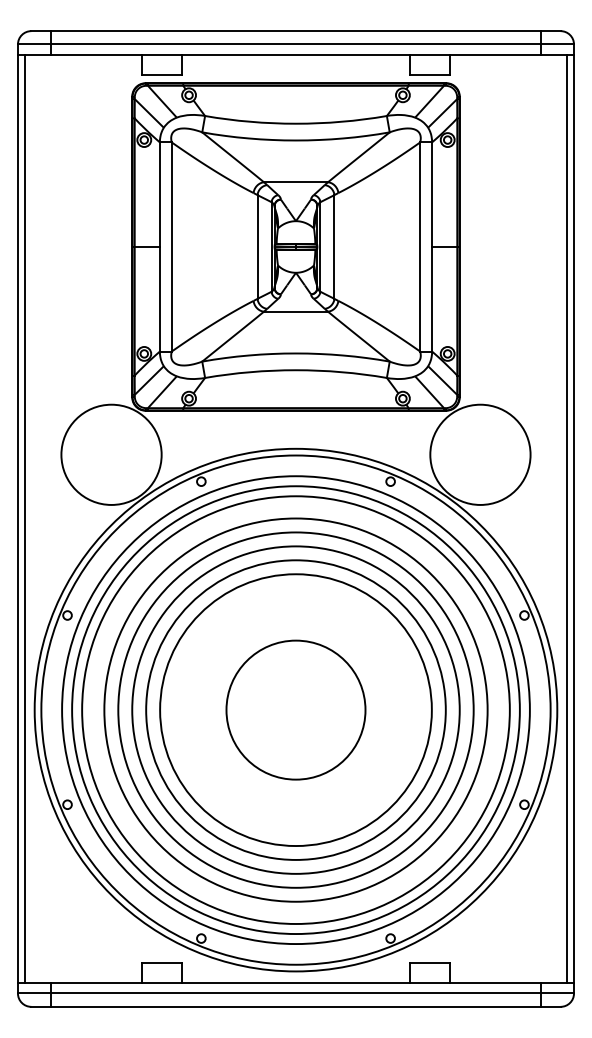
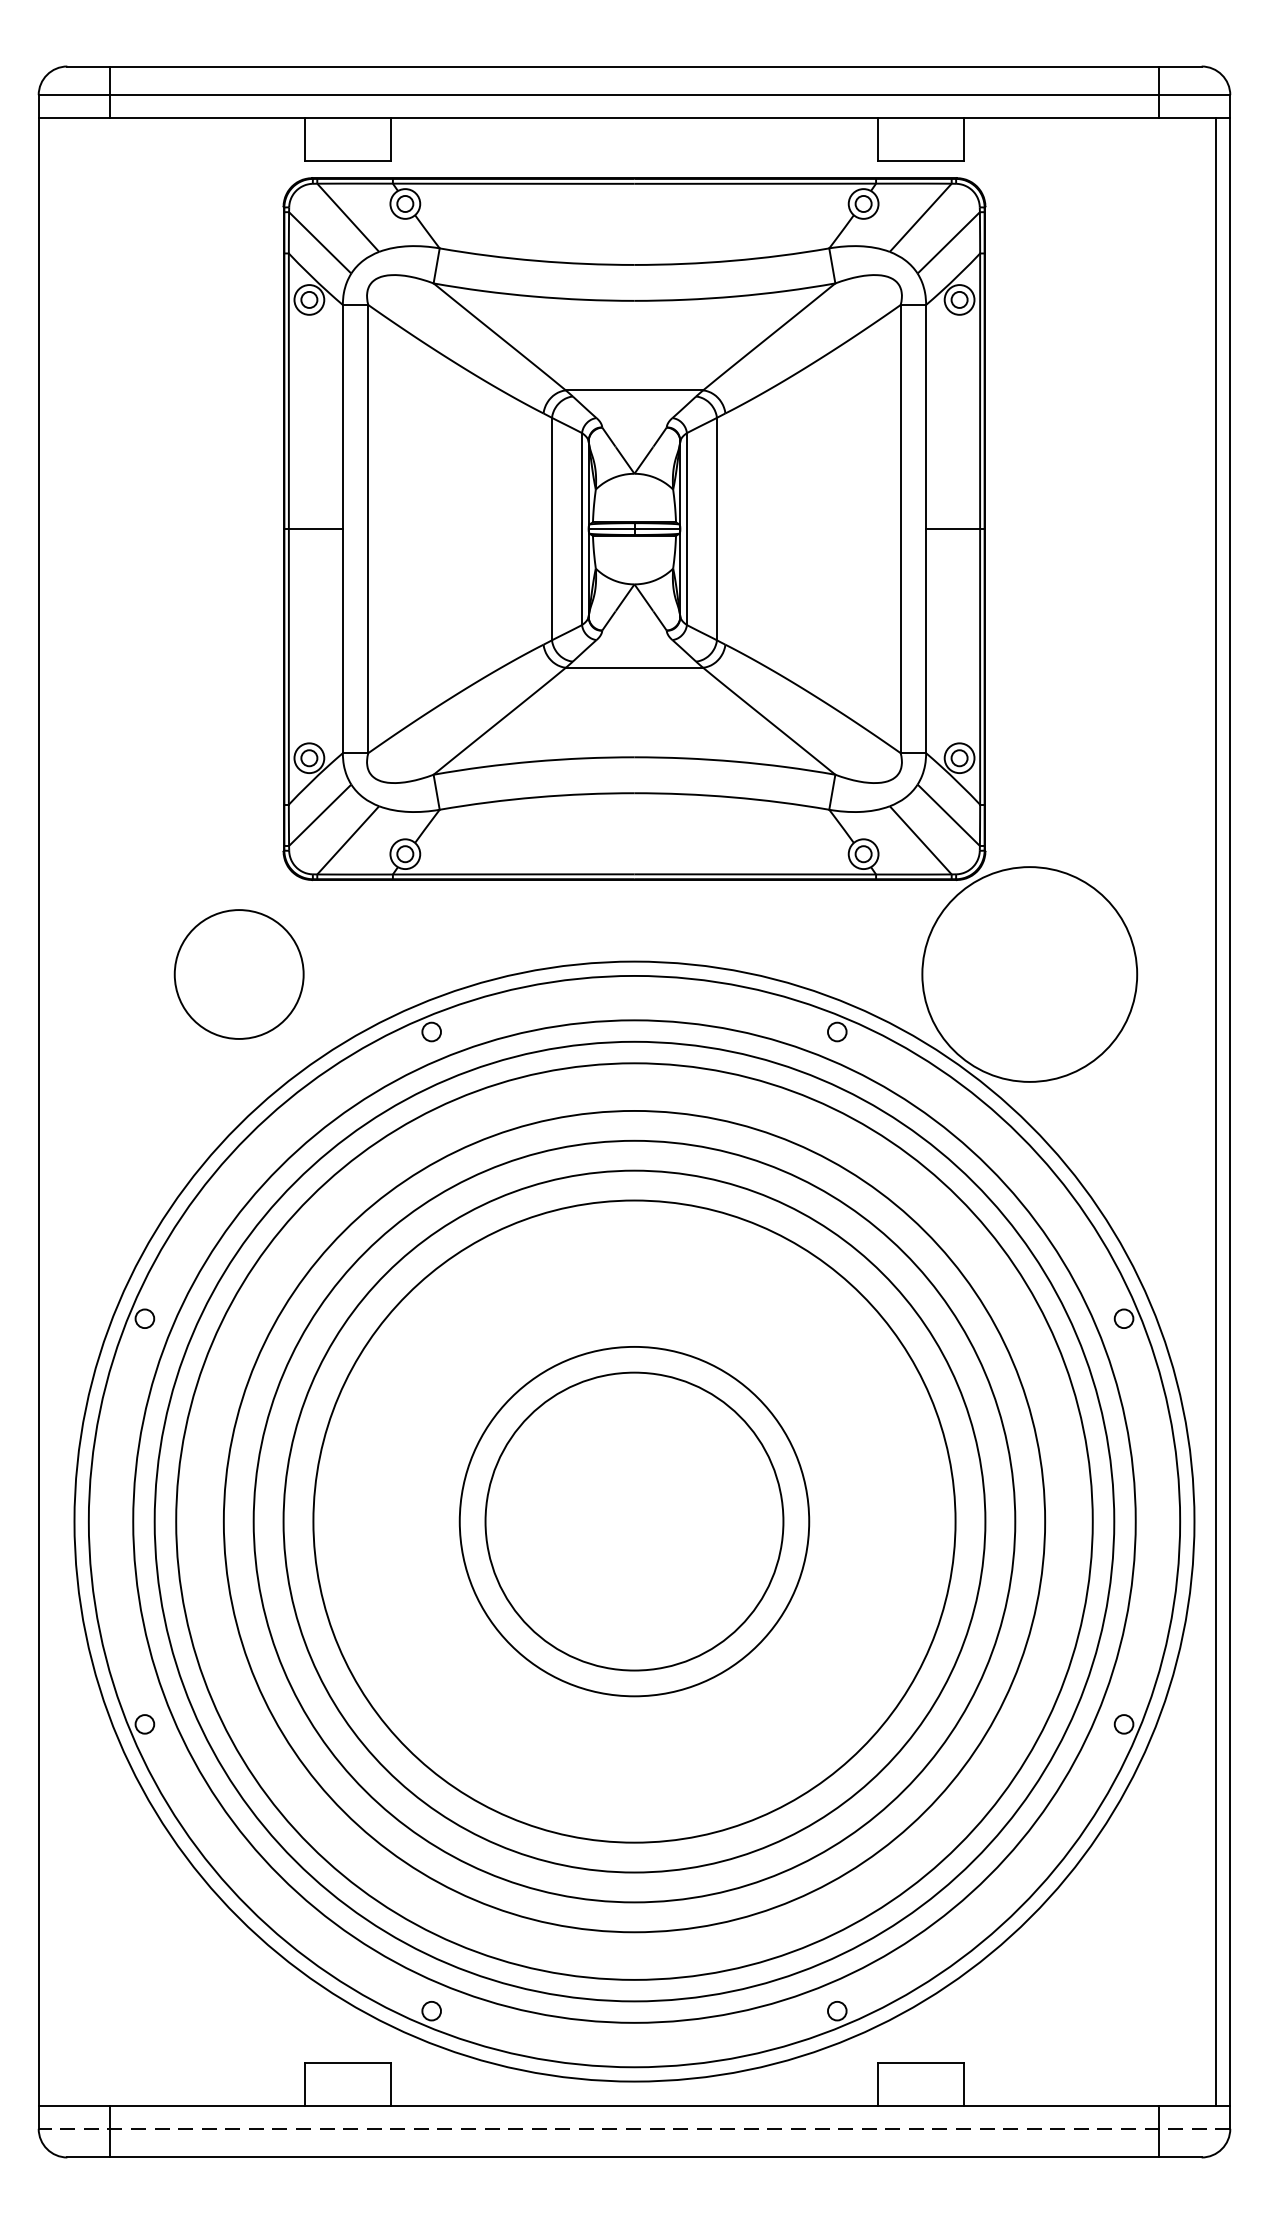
circle: (111, 454) -> (239, 973), size x0.6
line: (24, 518) -> (52, 1110), removed
circle: (295, 710) -> (633, 1522), size x0.6
line: (295, 993) -> (633, 2128), solid -> dashed

